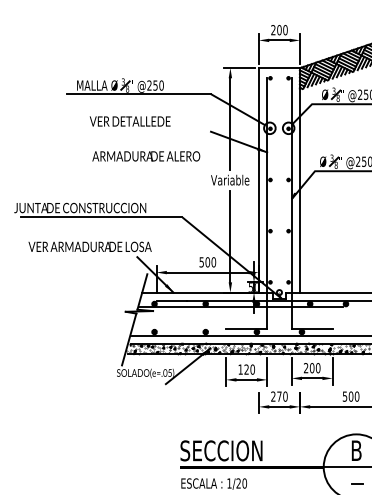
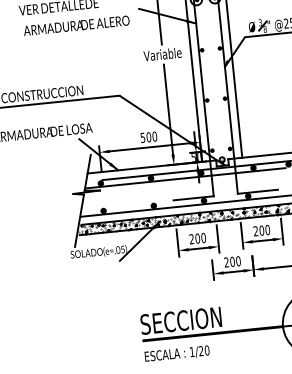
text: (146, 156) -> (76, 25), moved
text: (243, 369) -> (194, 238), 120 -> 200
text: (279, 396) -> (232, 261), 270 -> 200

